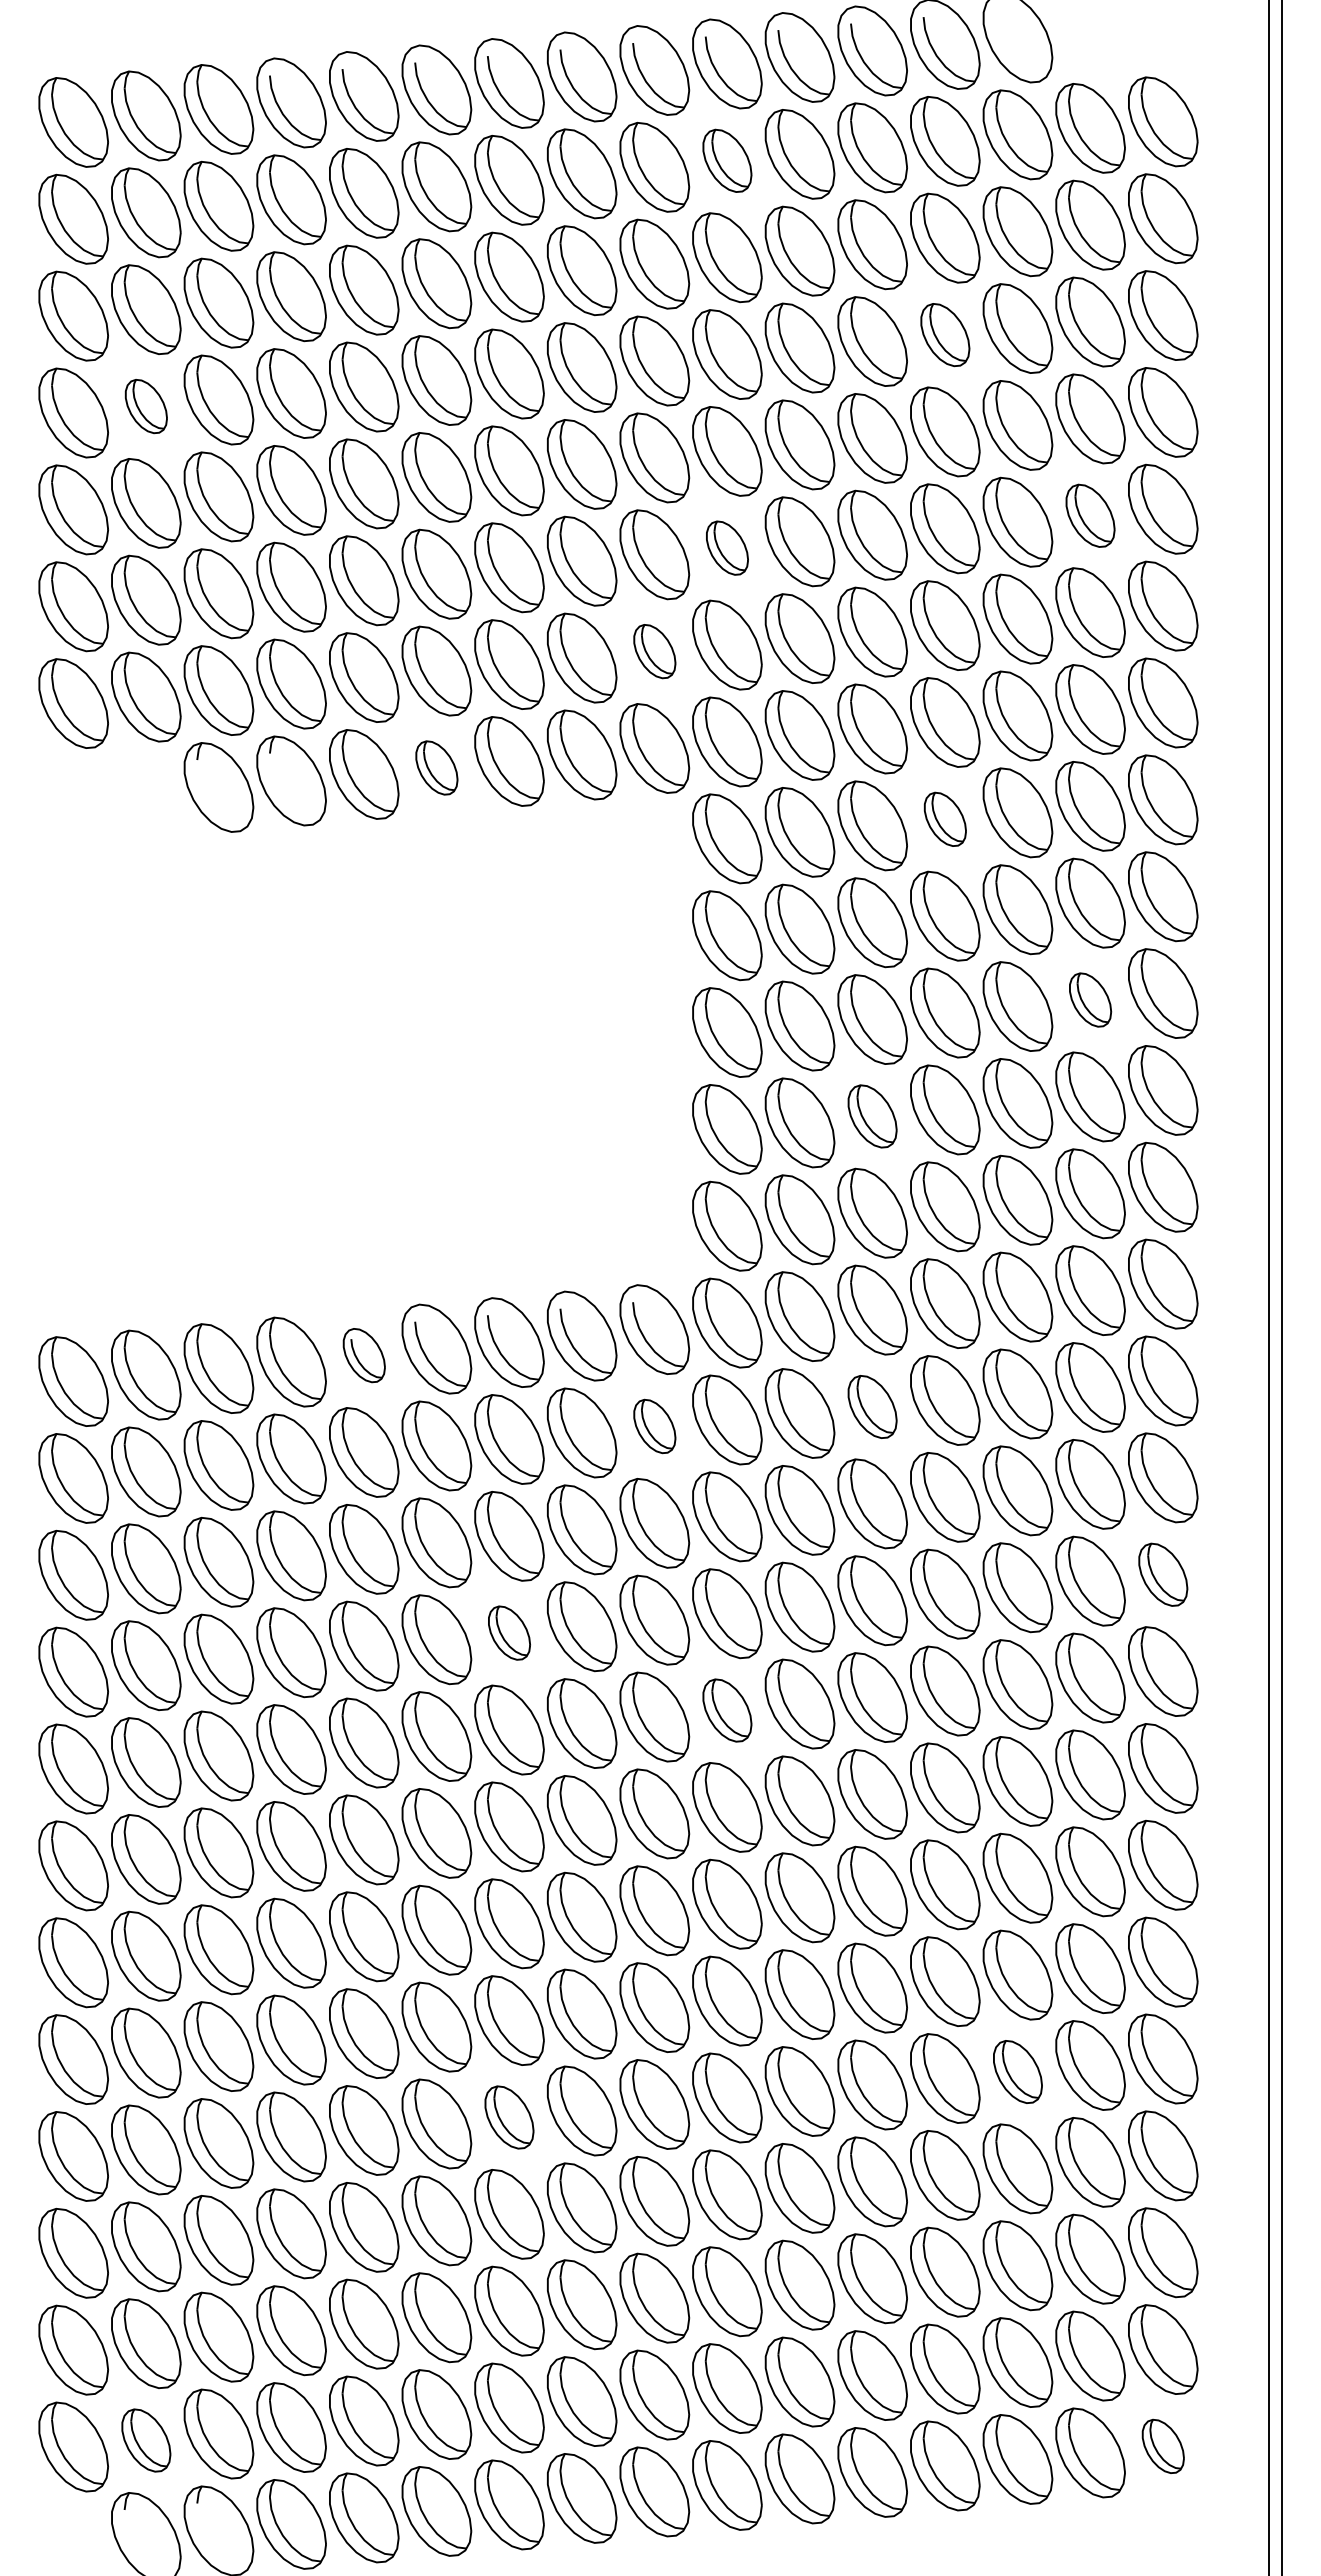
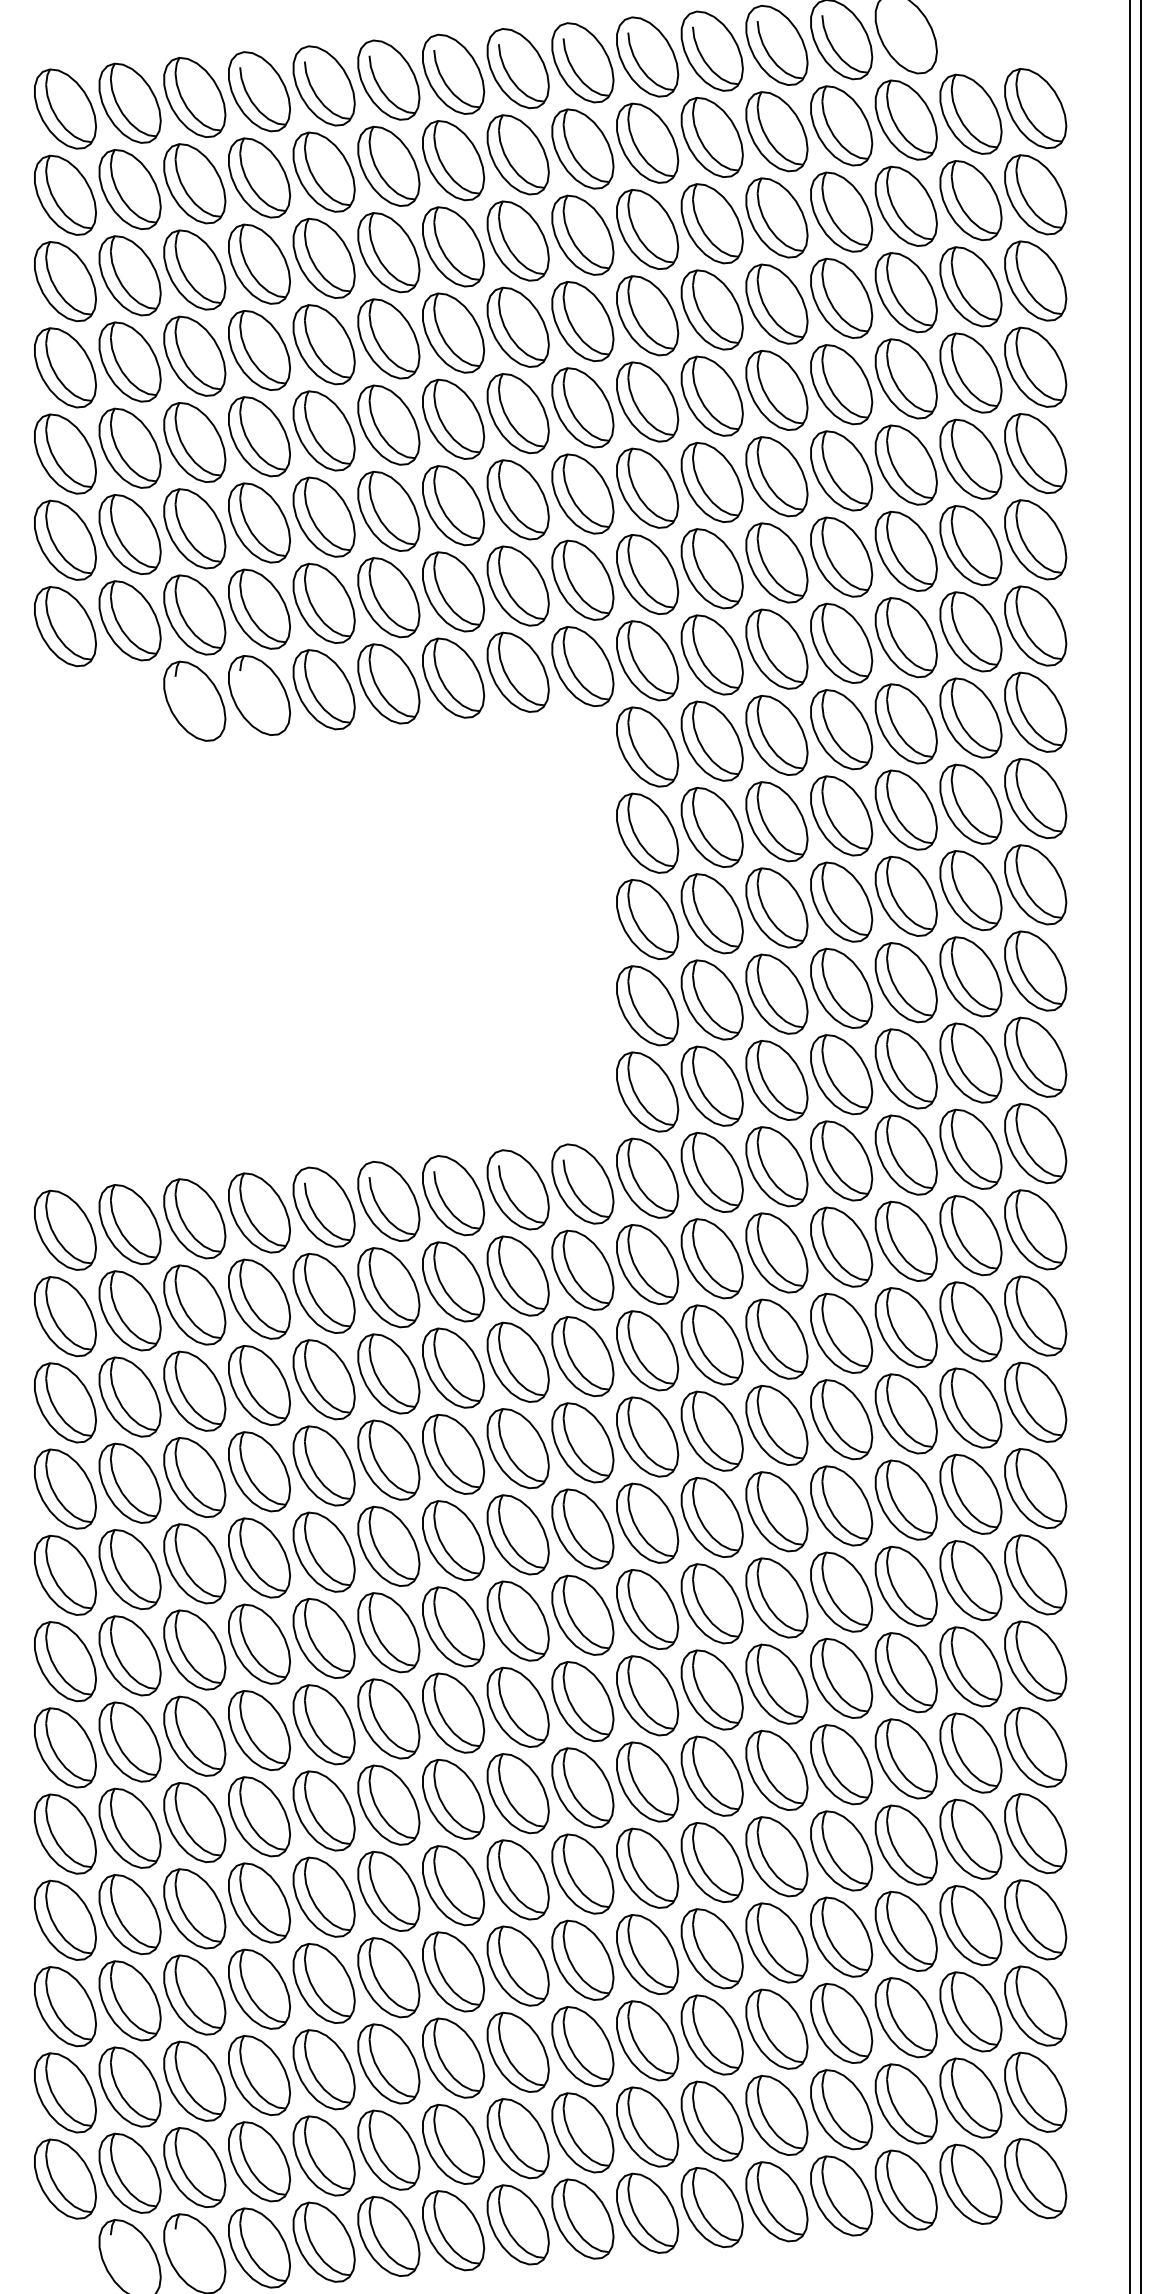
part: (727, 160) -> (647, 142), size x1.43
part: (945, 334) -> (841, 297), size x1.43
part: (146, 406) -> (130, 362), size x1.67
part: (1090, 515) -> (970, 459), size x1.43
part: (727, 547) -> (647, 487), size x1.67
part: (654, 651) -> (582, 580), size x1.67
part: (436, 767) -> (388, 683), size x1.67
part: (945, 819) -> (841, 729), size x1.67
part: (1090, 999) -> (970, 890), size x1.67
part: (872, 1116) -> (776, 994), size x1.43
part: (364, 1355) -> (324, 1207), size x1.67
part: (872, 1406) -> (776, 1252), size x1.43
part: (654, 1426) -> (582, 1270), size x1.67
part: (1163, 1574) -> (1035, 1402), size x1.43
part: (509, 1632) -> (453, 1453), size x1.67
part: (727, 1710) -> (647, 1523), size x1.43
part: (1017, 2071) -> (905, 1844), size x1.43
part: (509, 2117) -> (453, 1885), size x1.43
part: (146, 2440) -> (130, 2173), size x1.43
part: (1163, 2446) -> (1035, 2178), size x1.67

